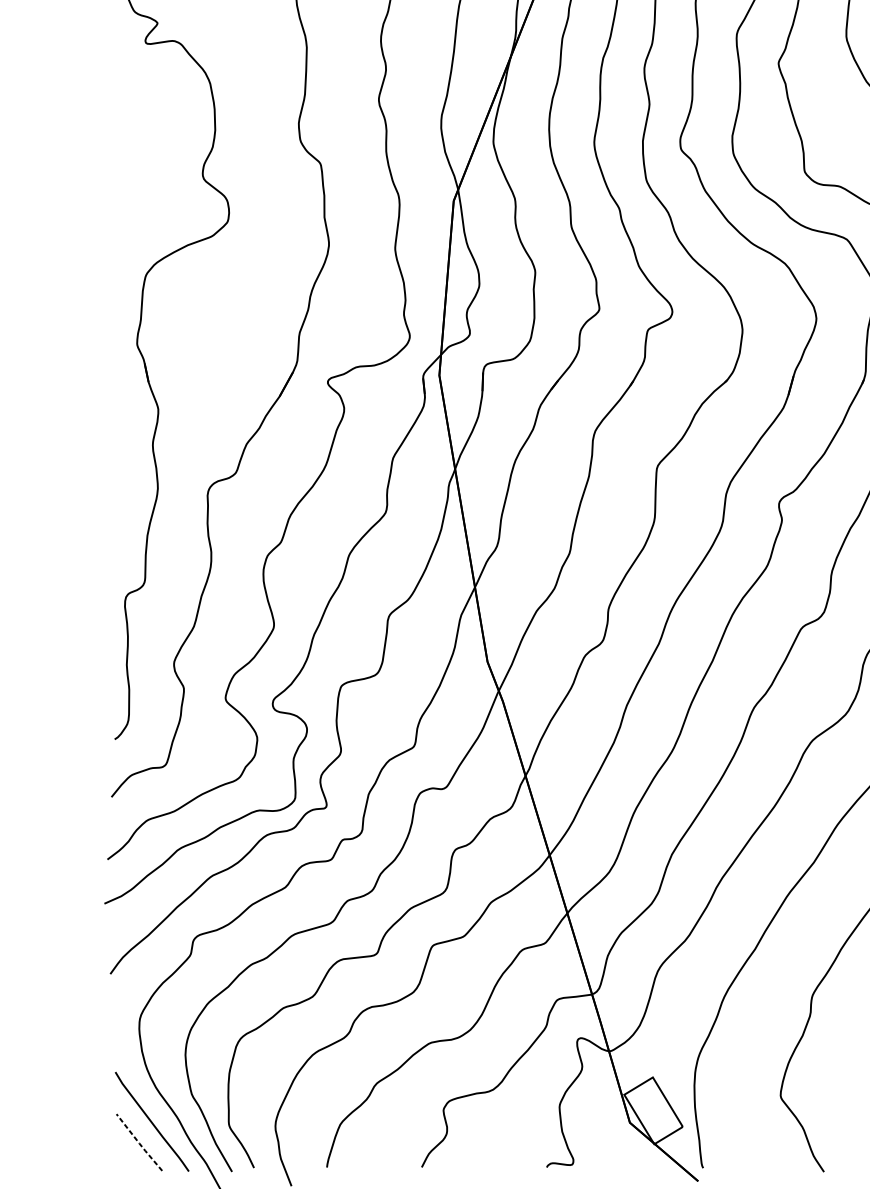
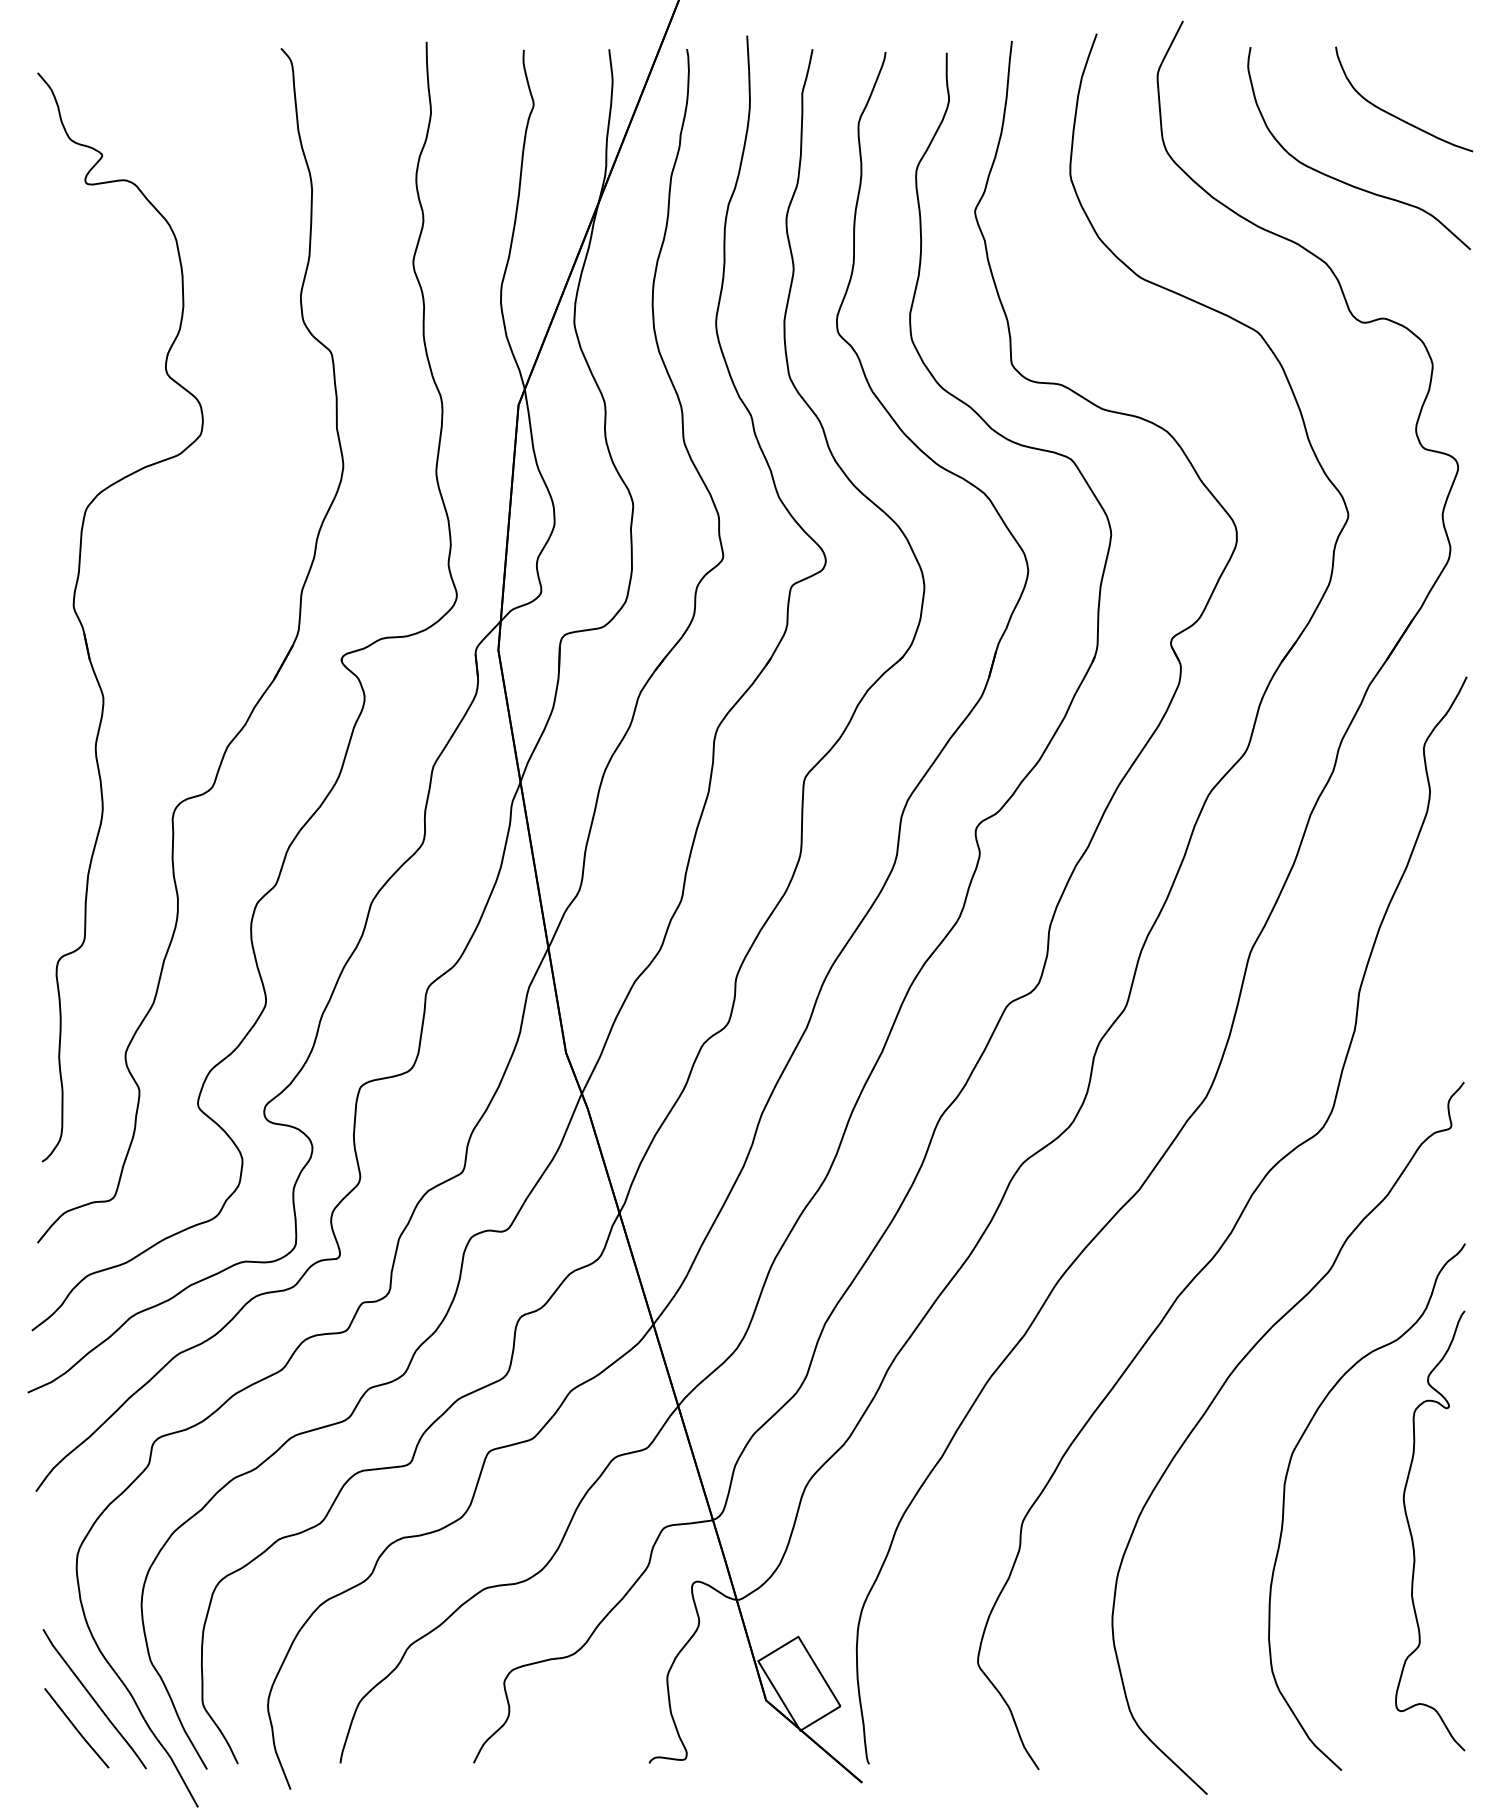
line: (139, 1143) -> (77, 1729), dashed -> solid

